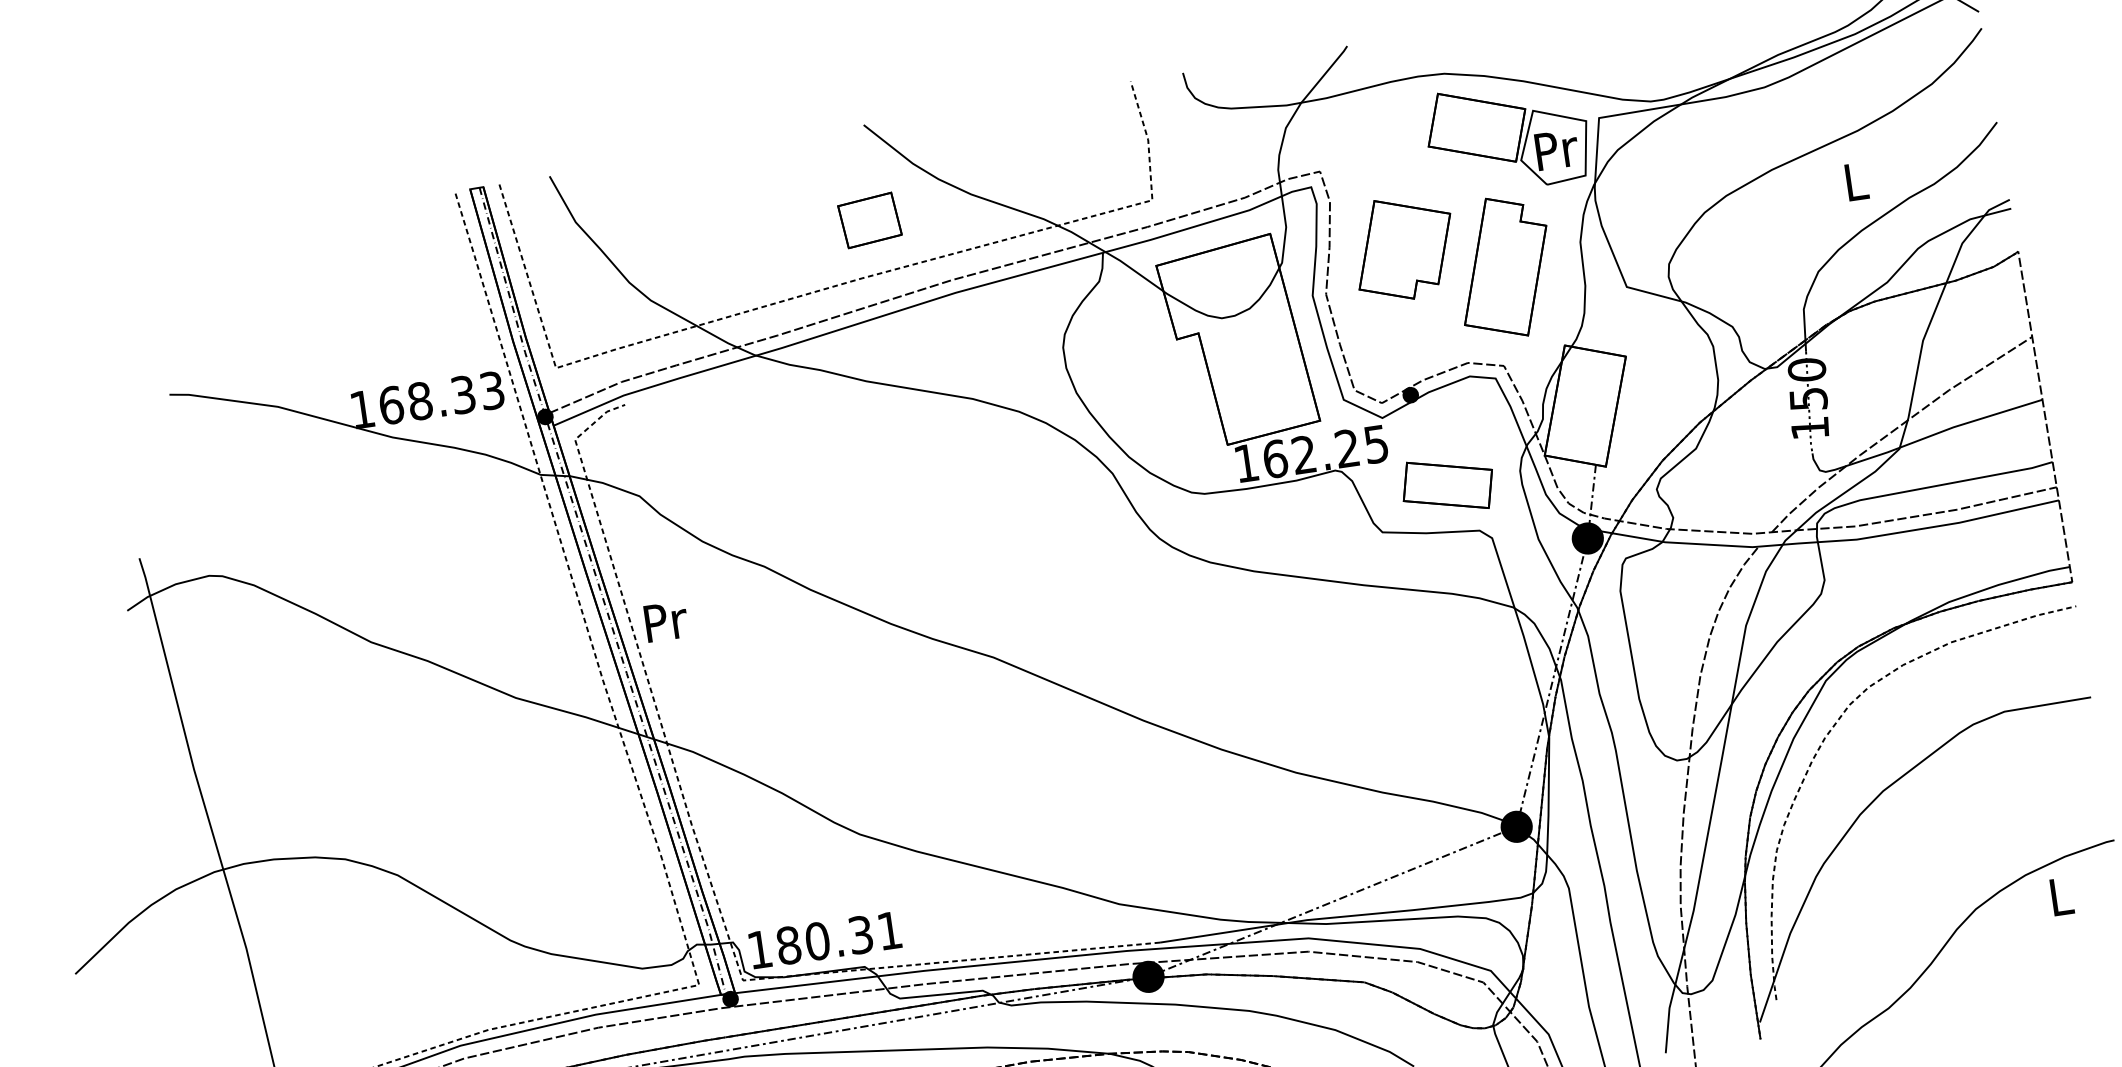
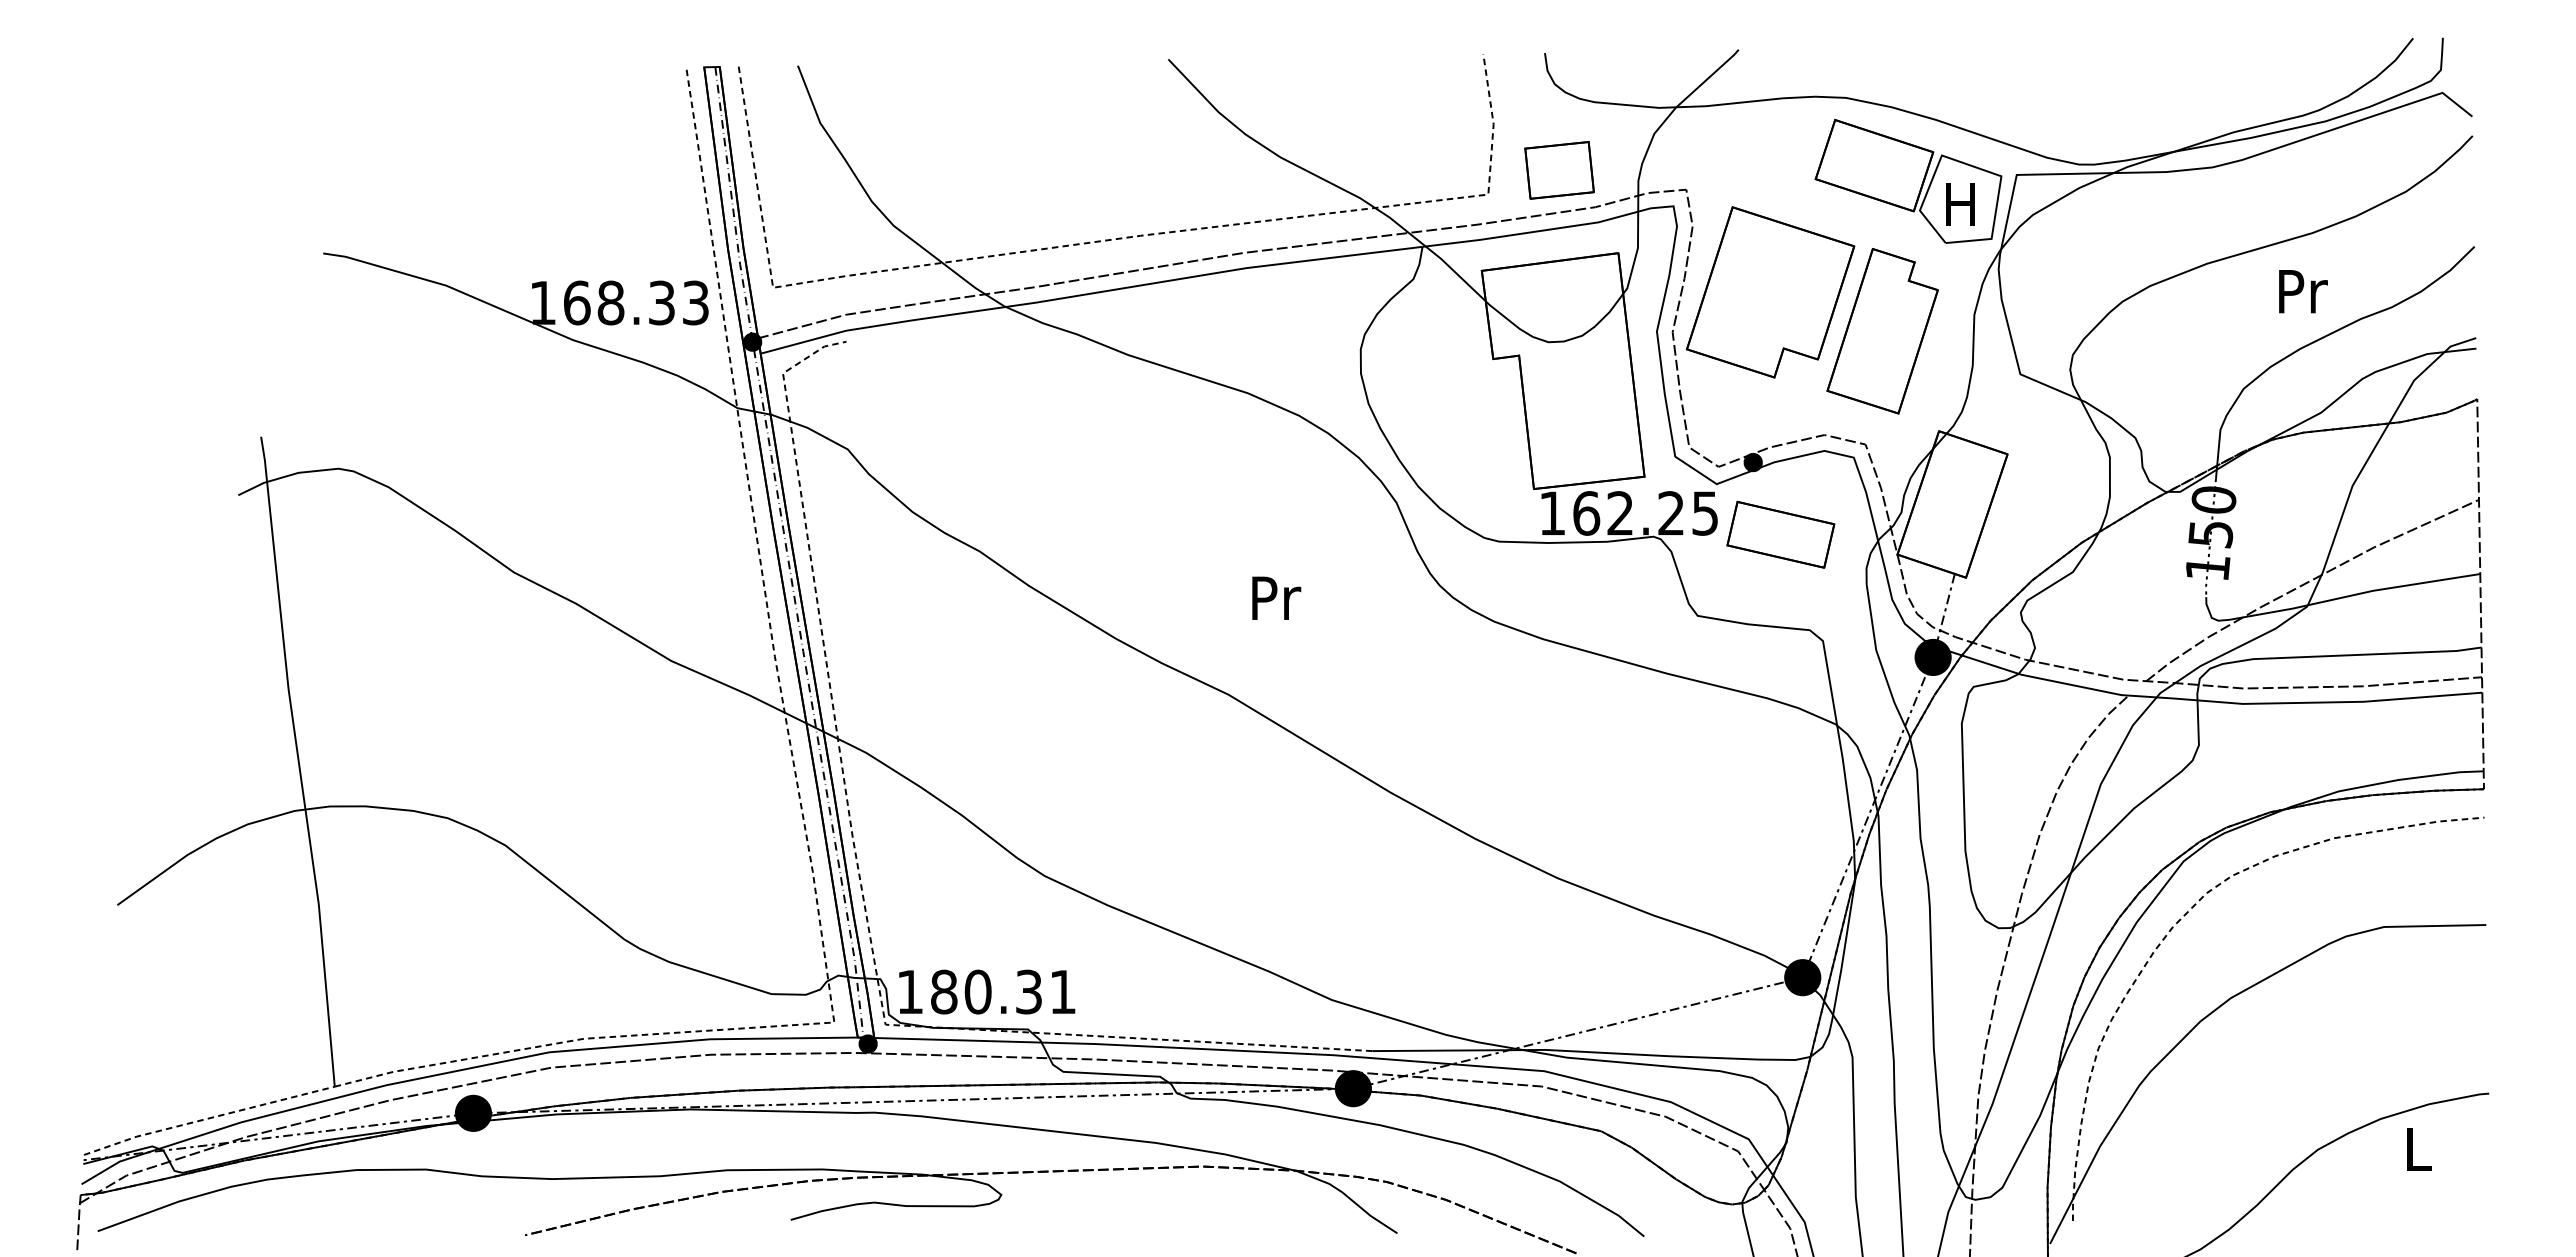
text: (1556, 149) -> (1962, 204), Pr -> H
text: (1857, 181) -> (2303, 291), L -> Pr
part: (869, 220) -> (1559, 170), moved
part: (1404, 248) -> (1770, 292), size x1.43
part: (1447, 485) -> (1780, 534), moved
text: (666, 620) -> (1276, 597), moved

